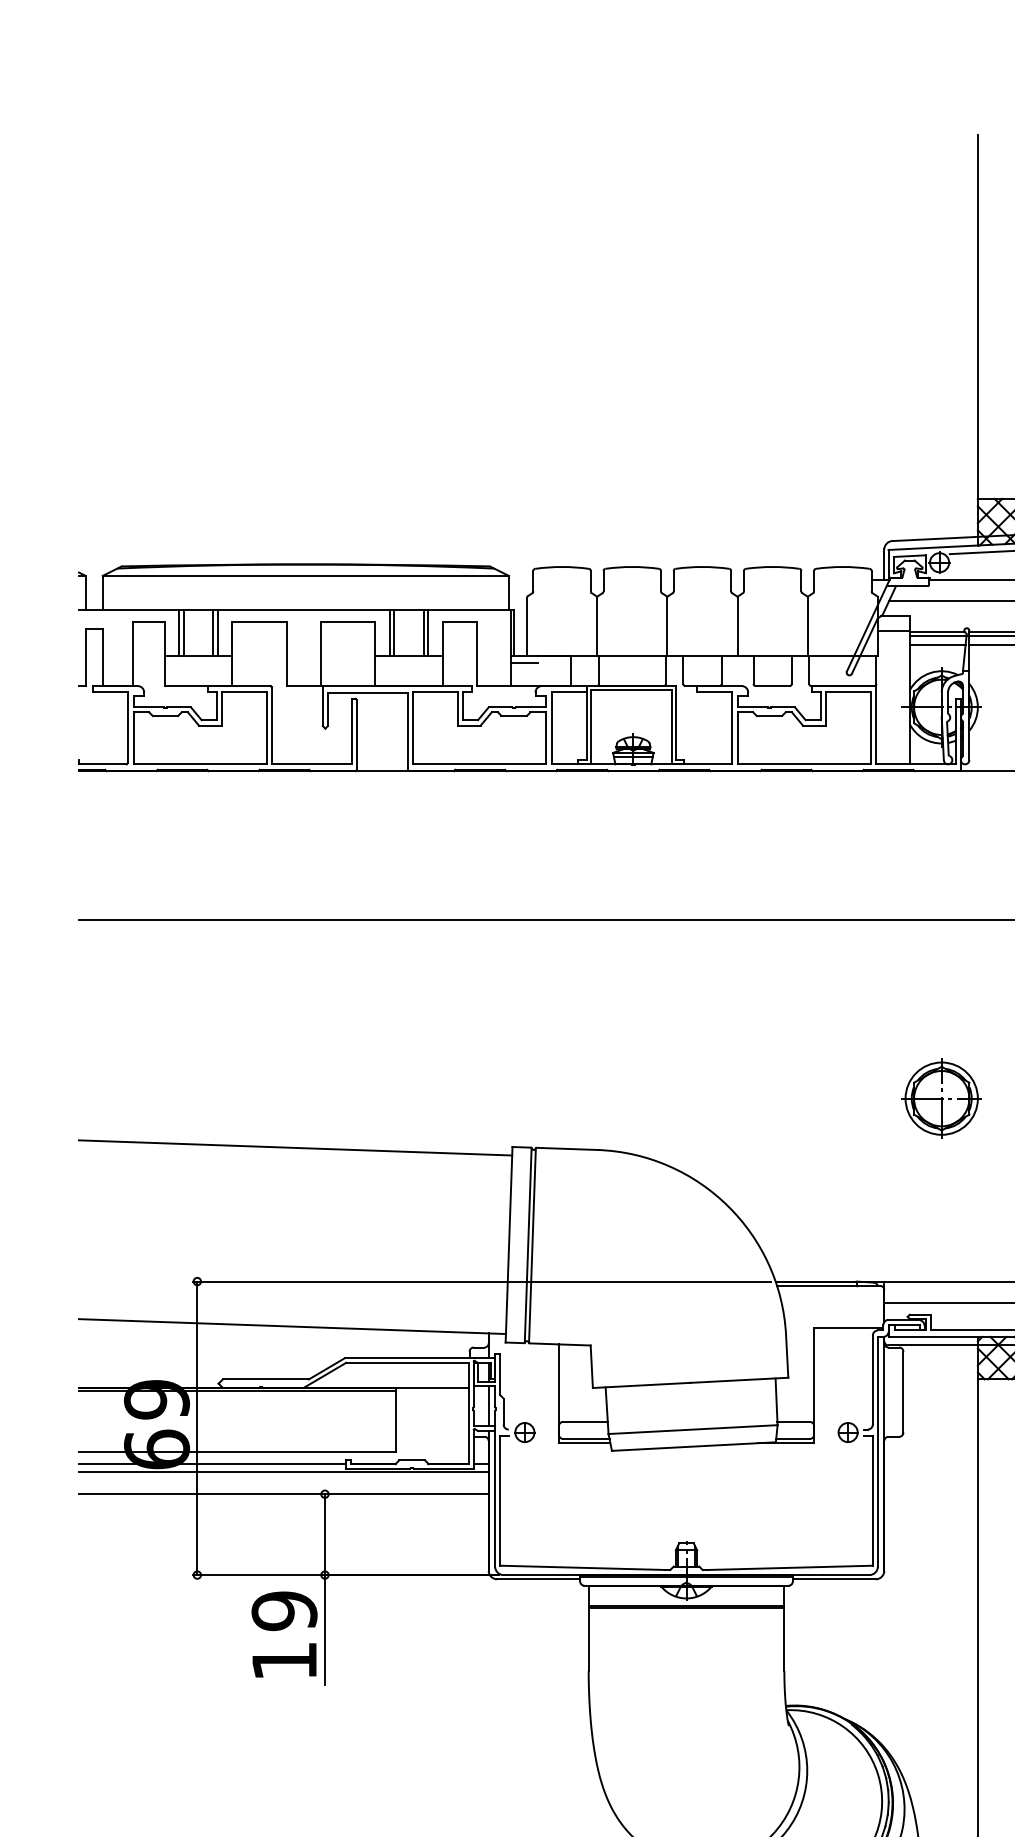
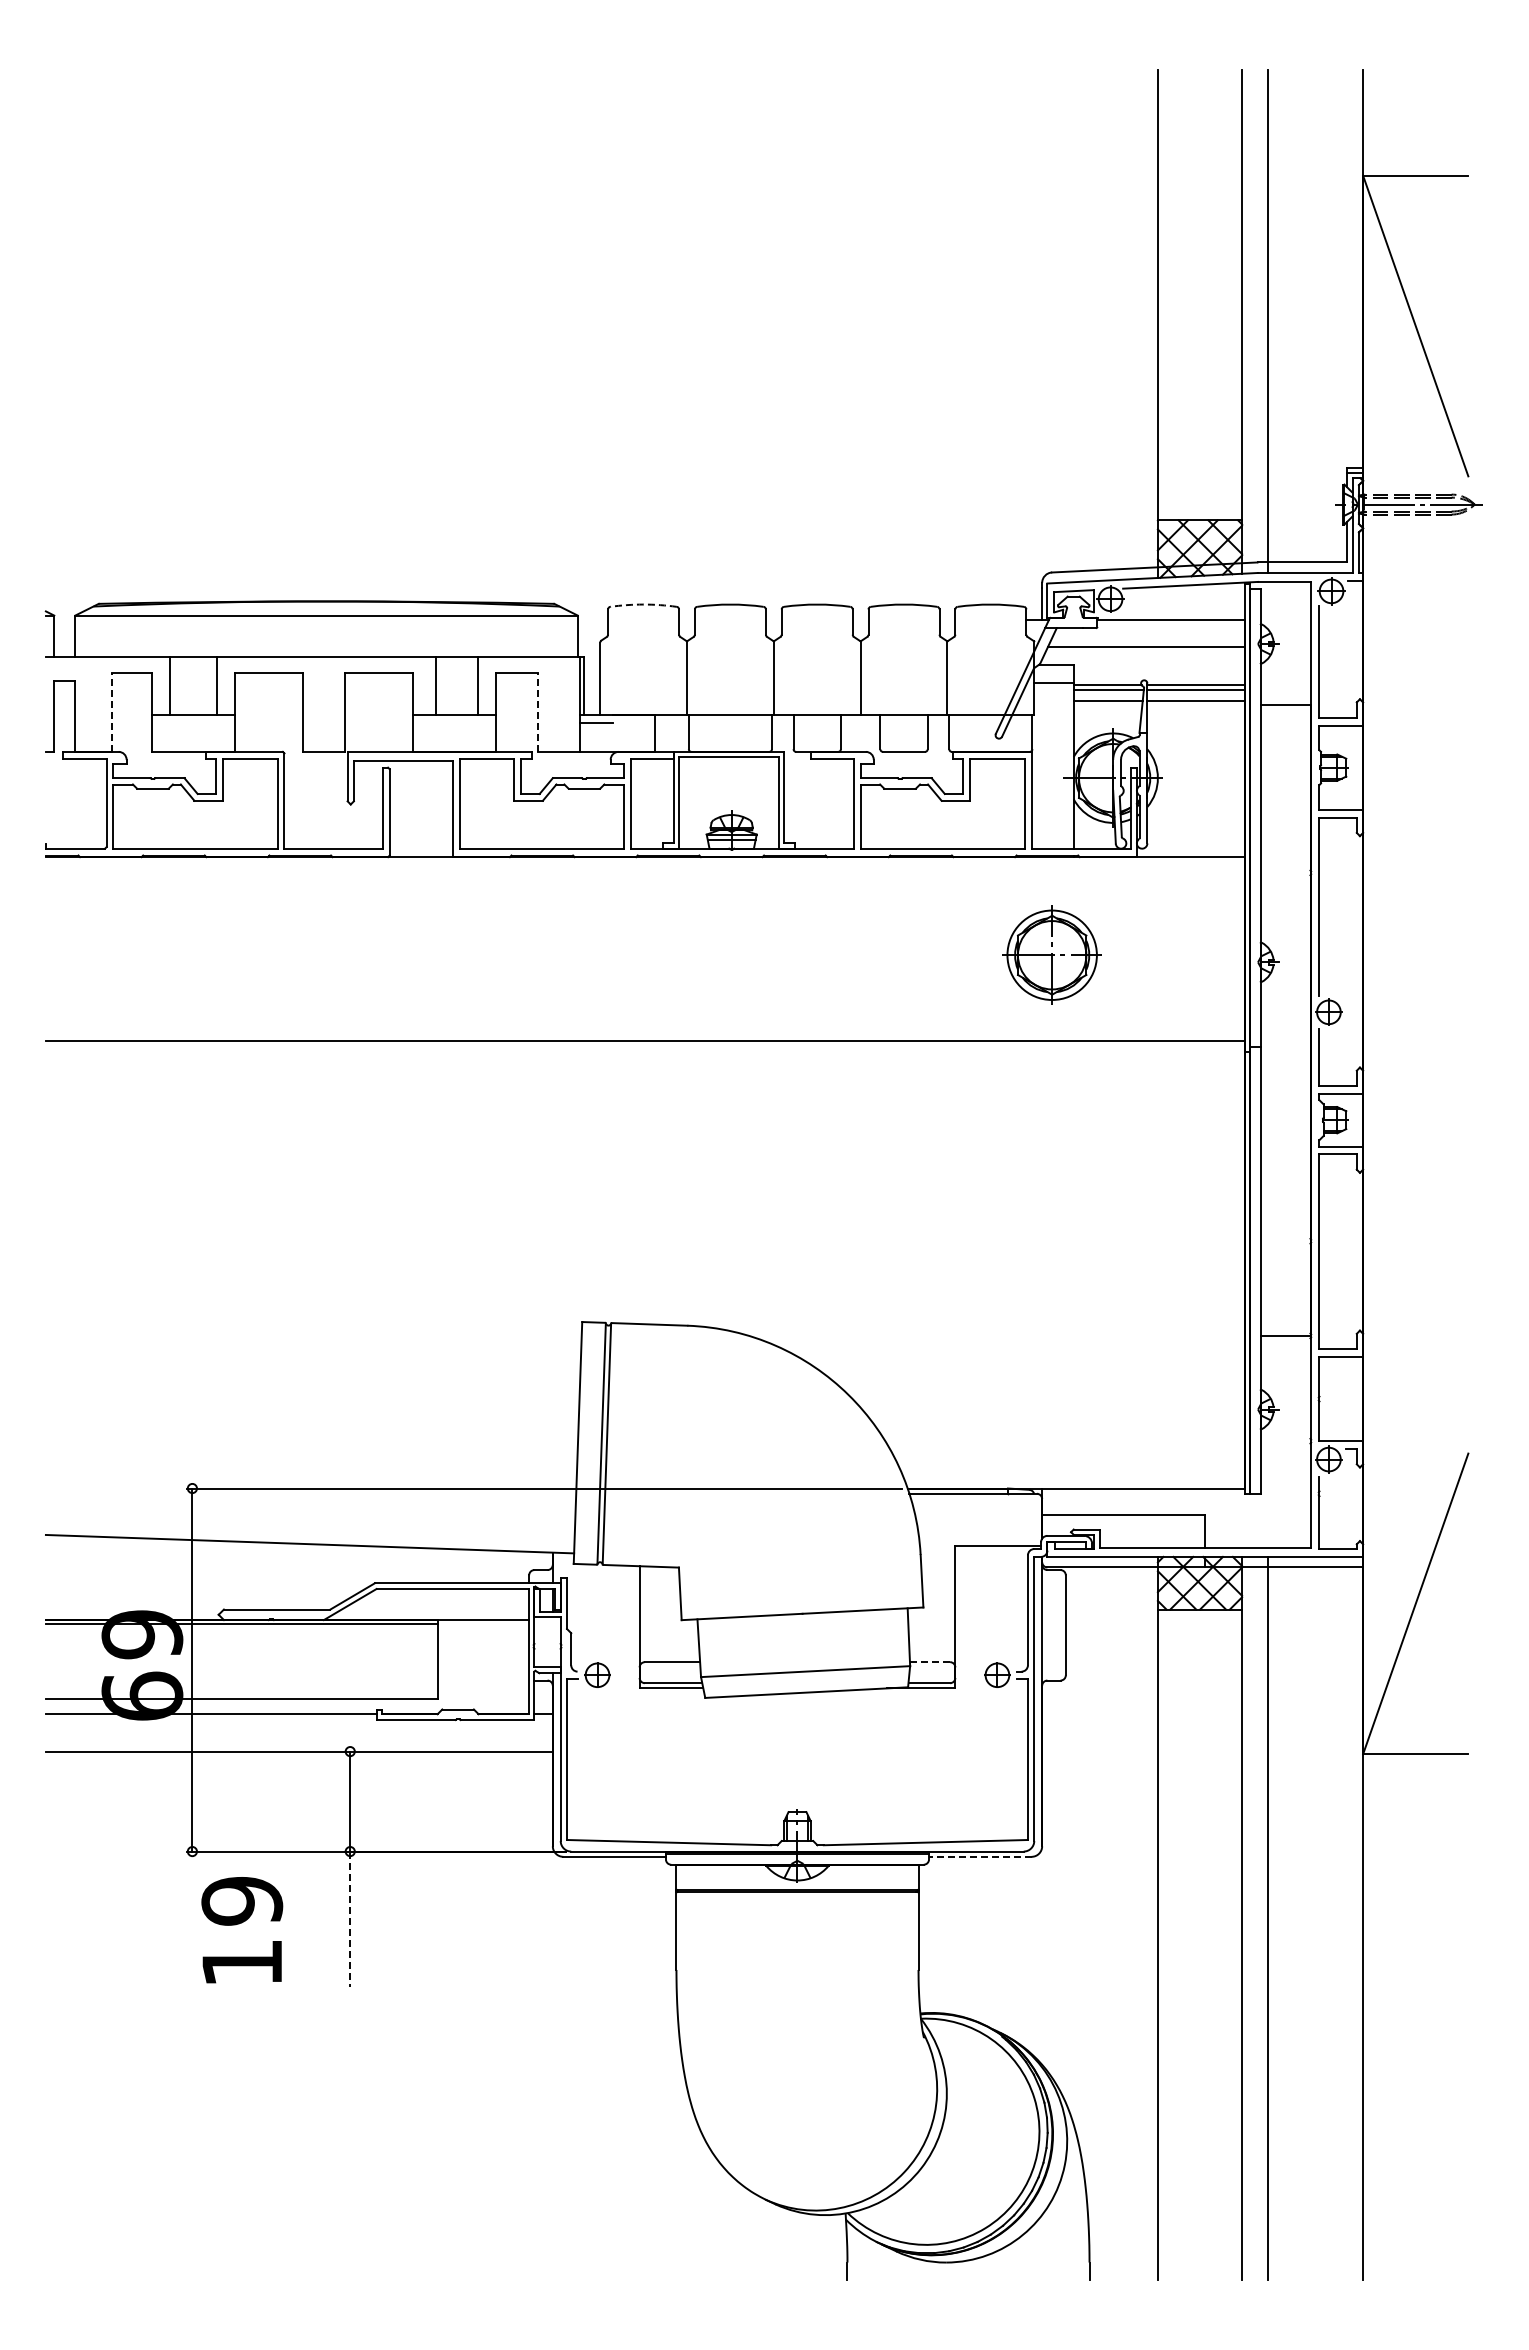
arc: (562, 566) -> (643, 604), solid -> dashed
line: (183, 633) -> (175, 686), removed
line: (213, 633) -> (212, 686), removed
line: (389, 633) -> (430, 686), removed
line: (423, 633) -> (472, 686), removed
line: (132, 653) -> (112, 711), solid -> dashed
line: (477, 653) -> (538, 711), solid -> dashed
part: (941, 1098) -> (1051, 954), moved
line: (295, 1147) -> (313, 1322), removed
line: (488, 1406) -> (552, 1642), removed
line: (793, 1422) -> (929, 1662), solid -> dashed
line: (283, 1472) -> (298, 1724), removed
line: (833, 1579) -> (979, 1856), solid -> dashed
line: (325, 1629) -> (350, 1919), solid -> dashed
text: (284, 1634) -> (242, 1930), moved

